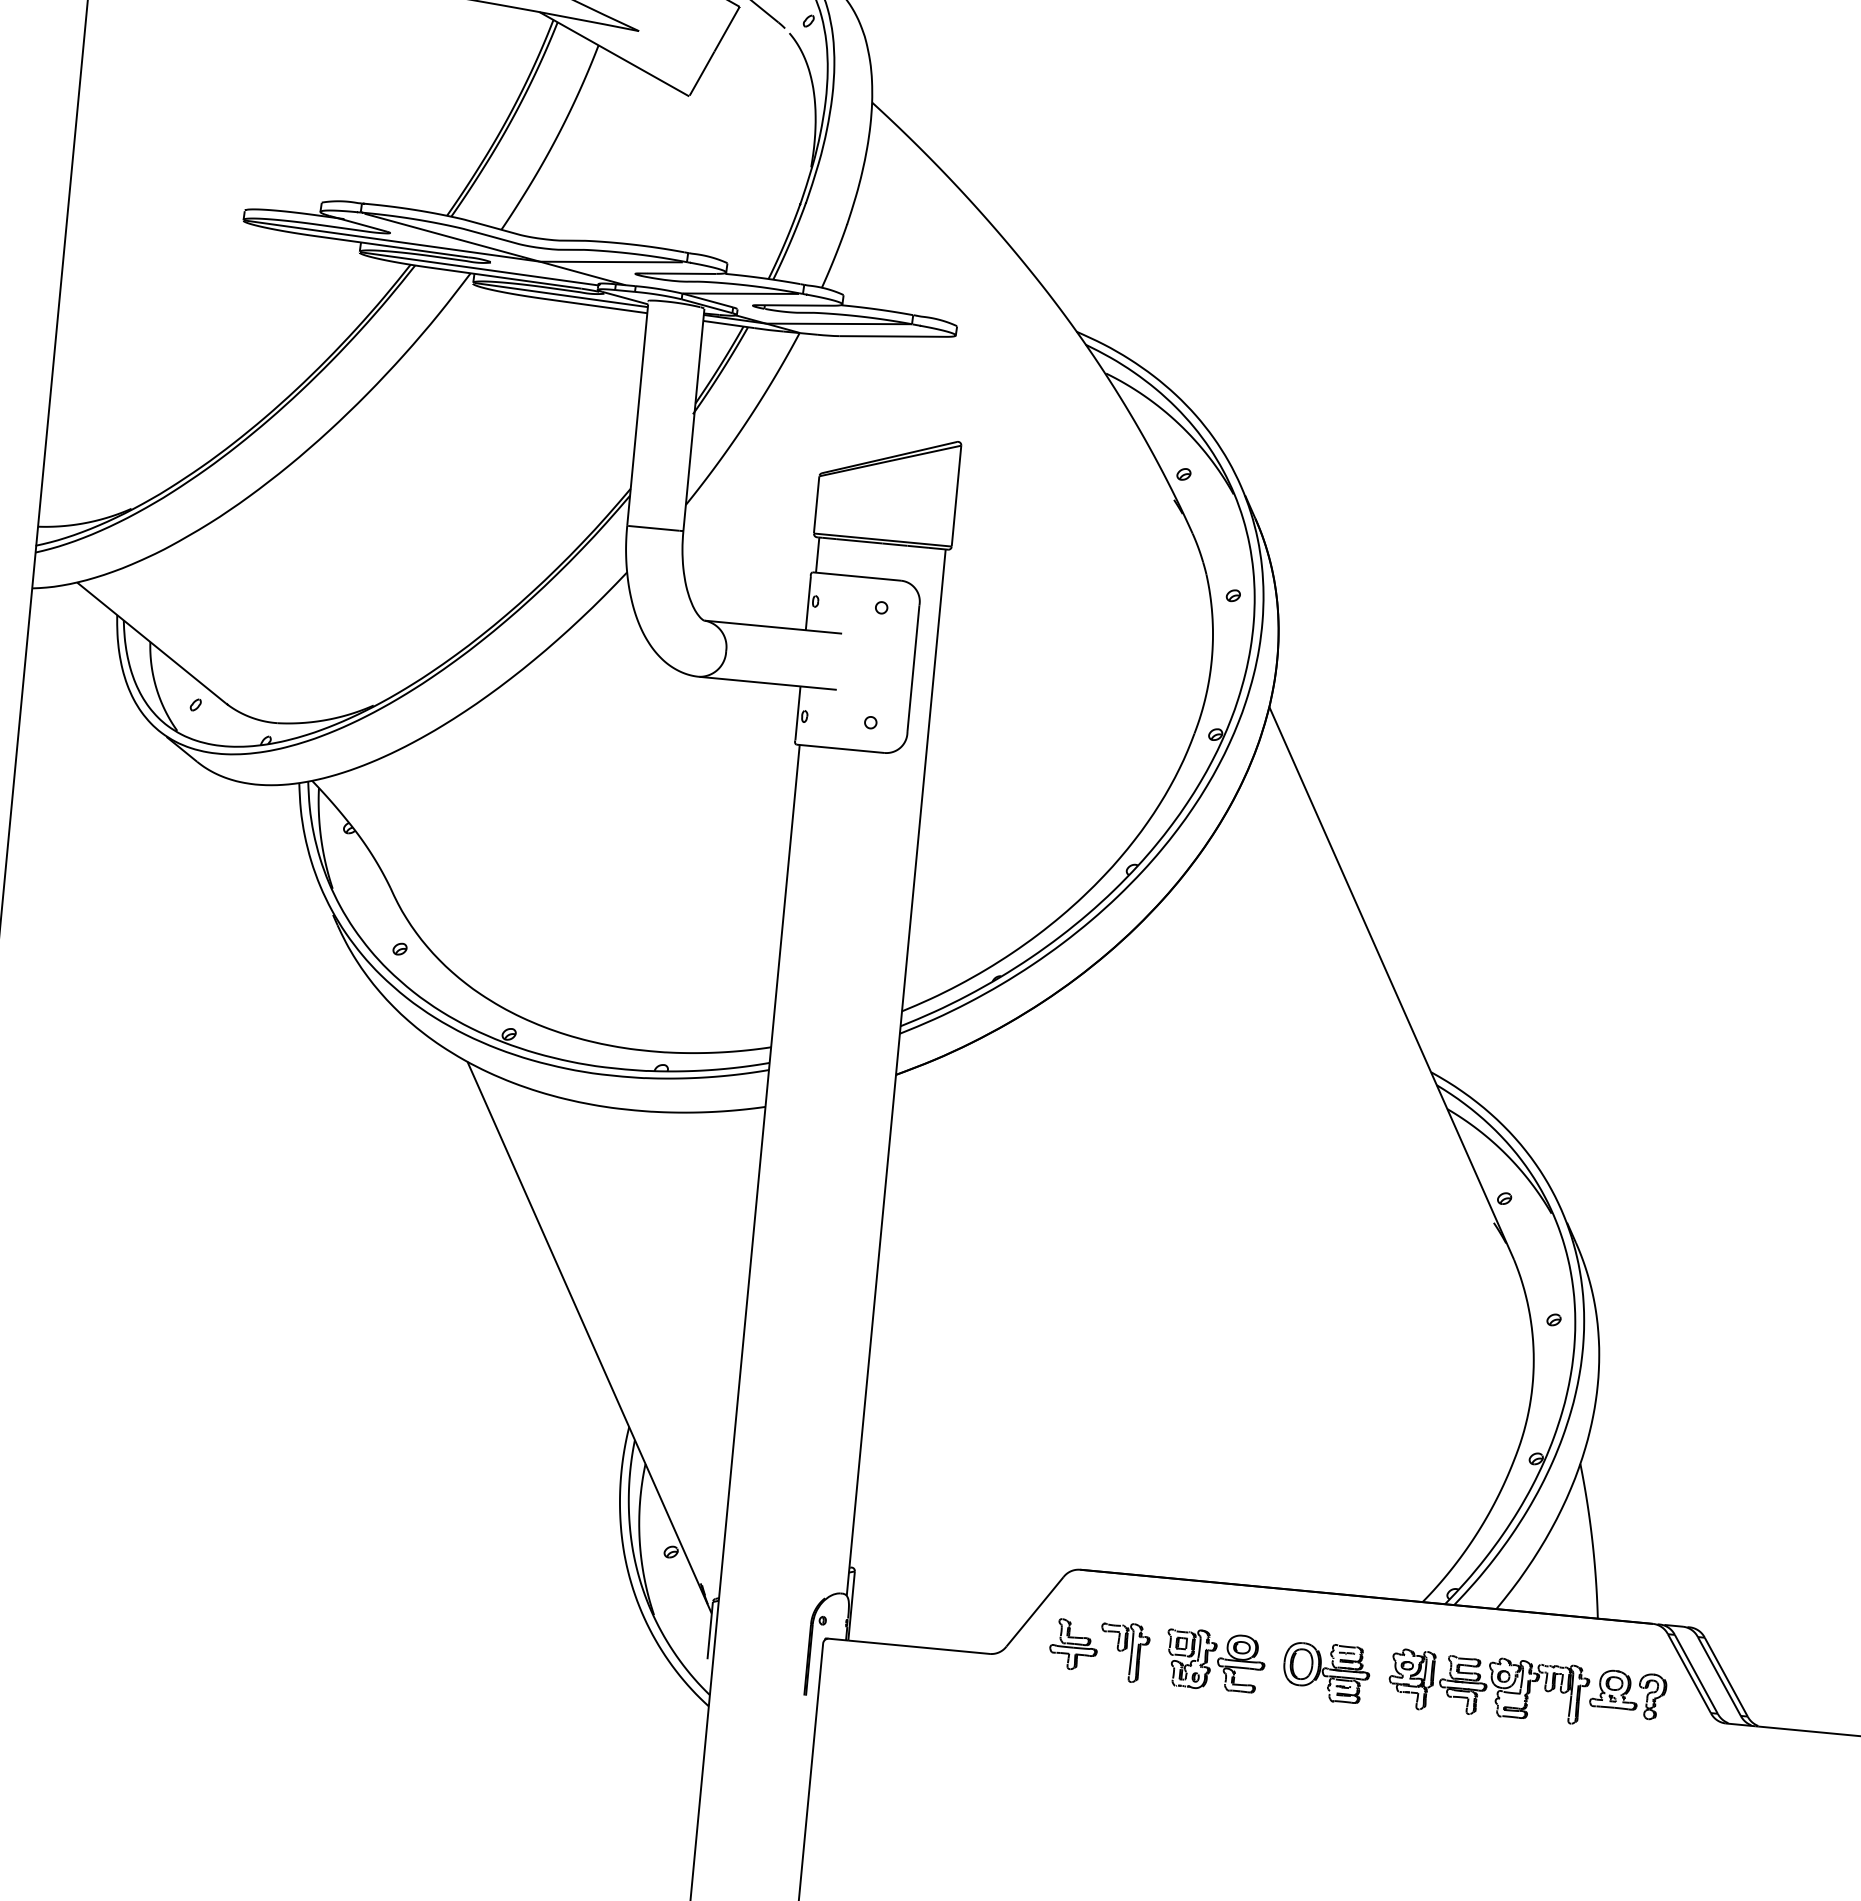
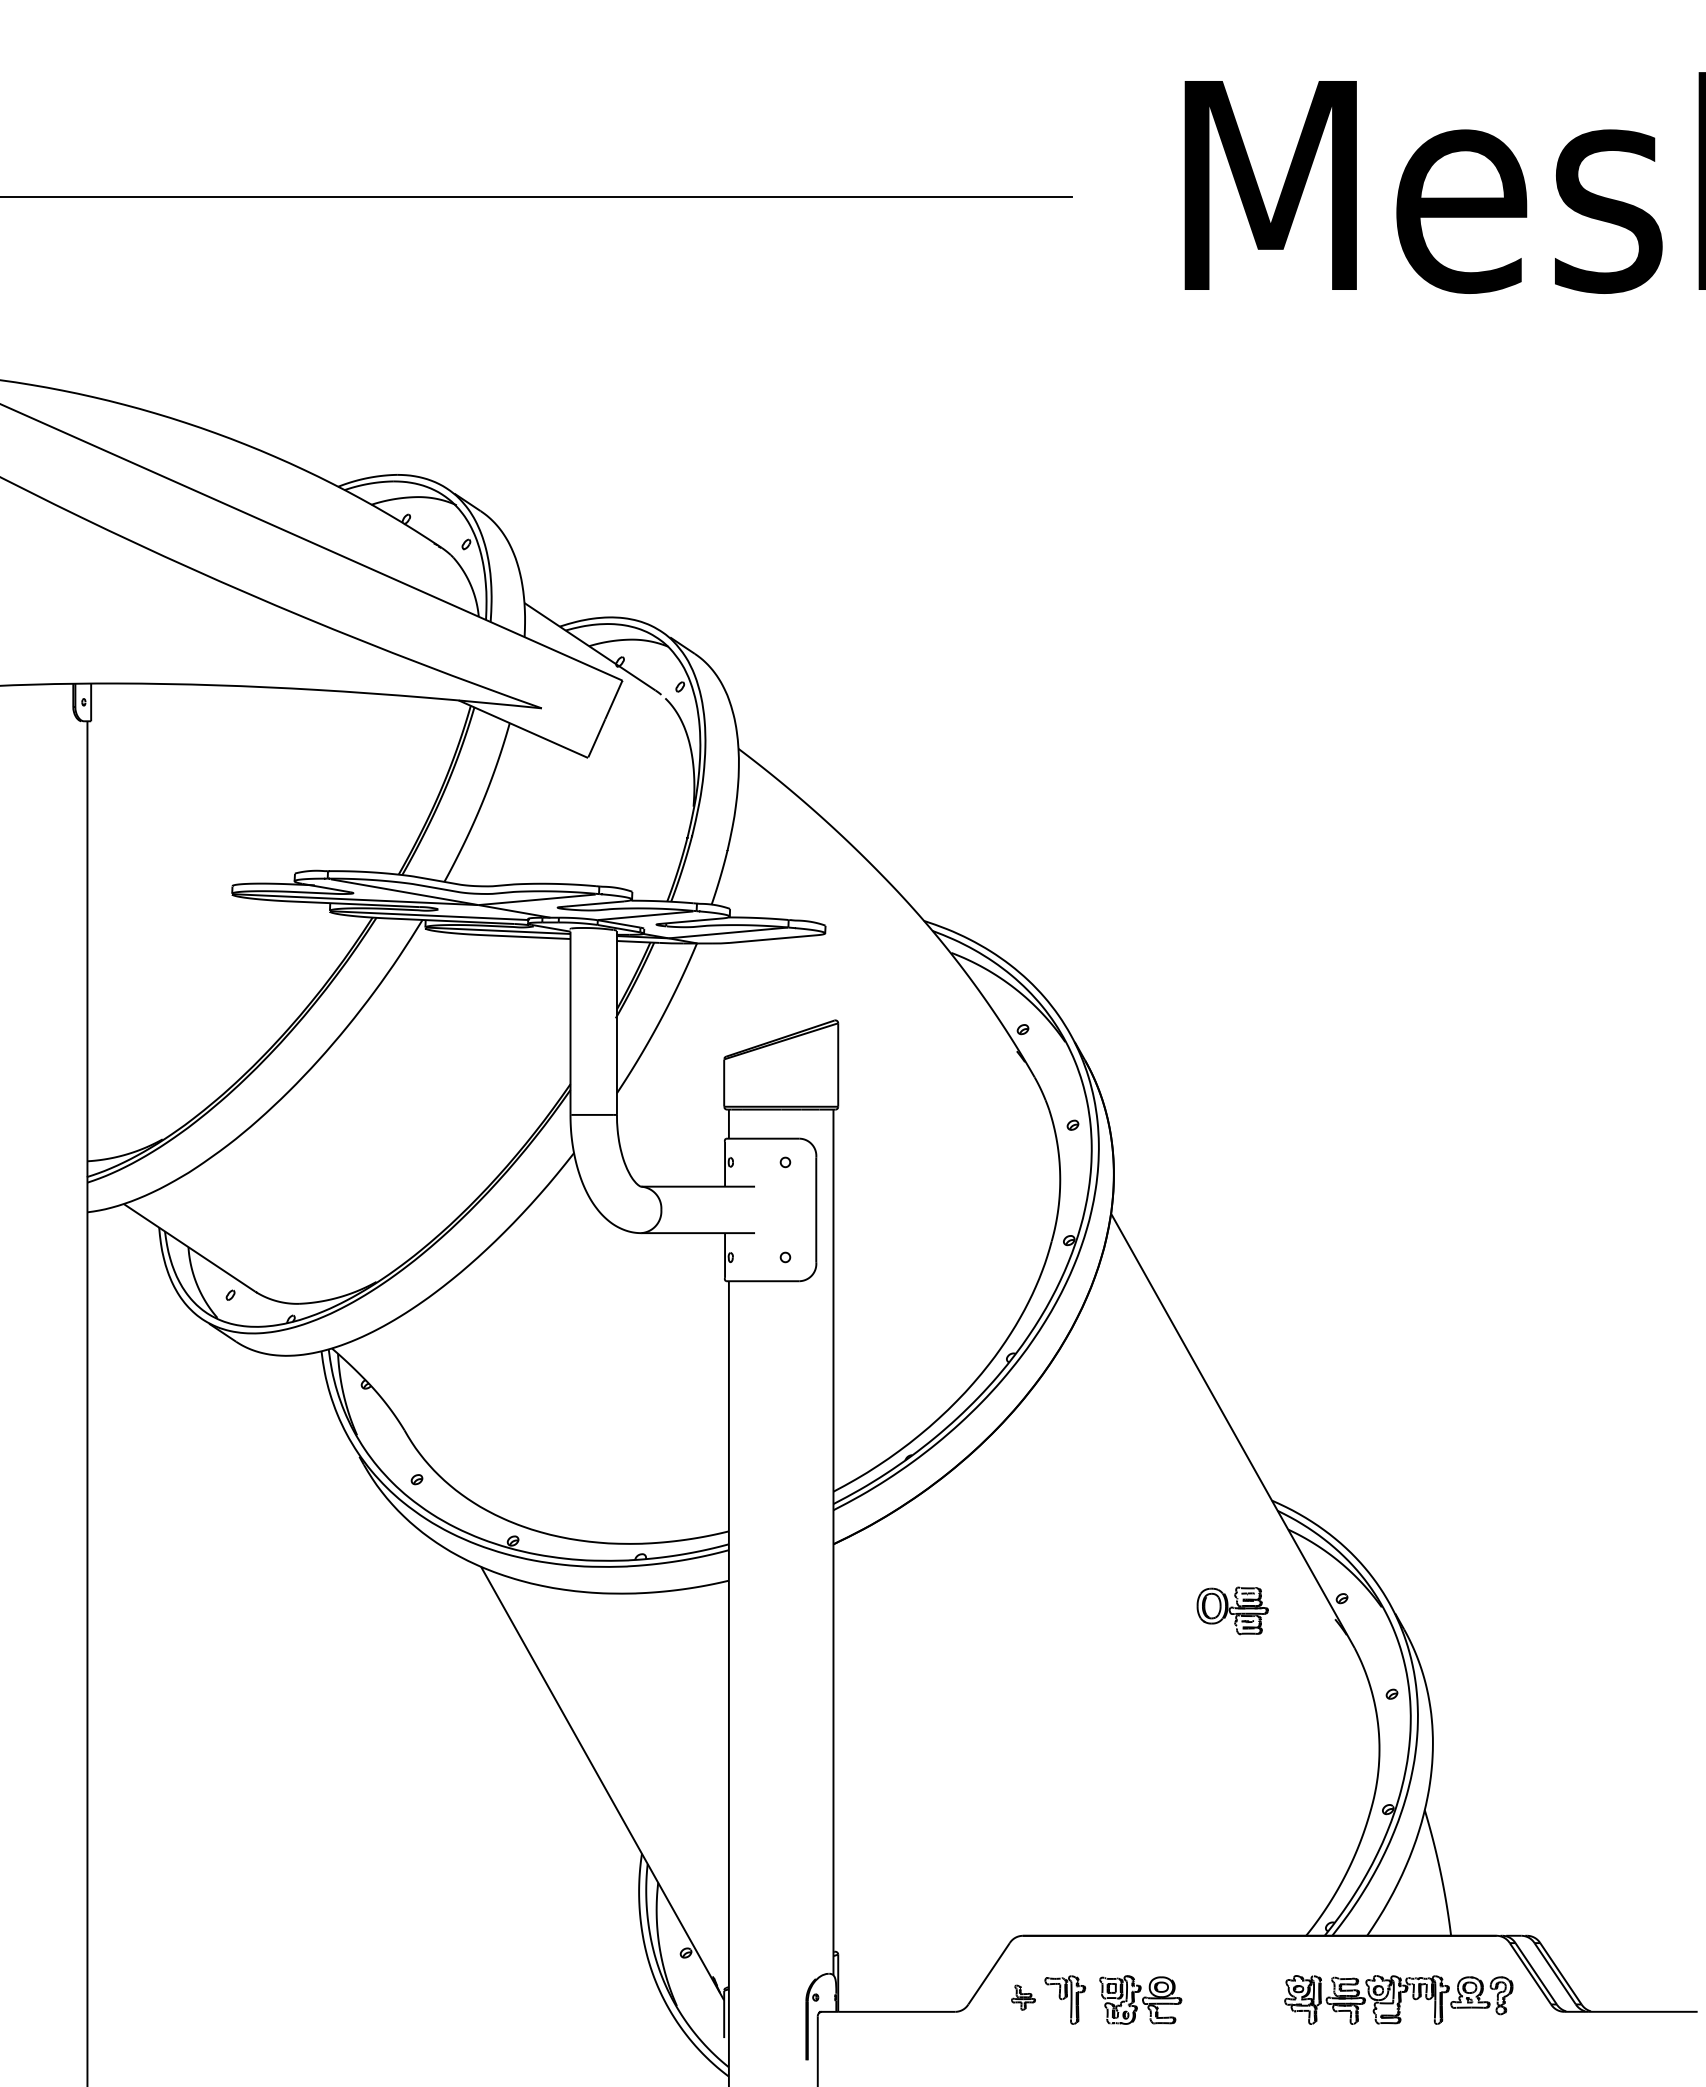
part: (1073, 1644) -> (1023, 1997), size x0.6
part: (1326, 1671) -> (1232, 1610), moved

